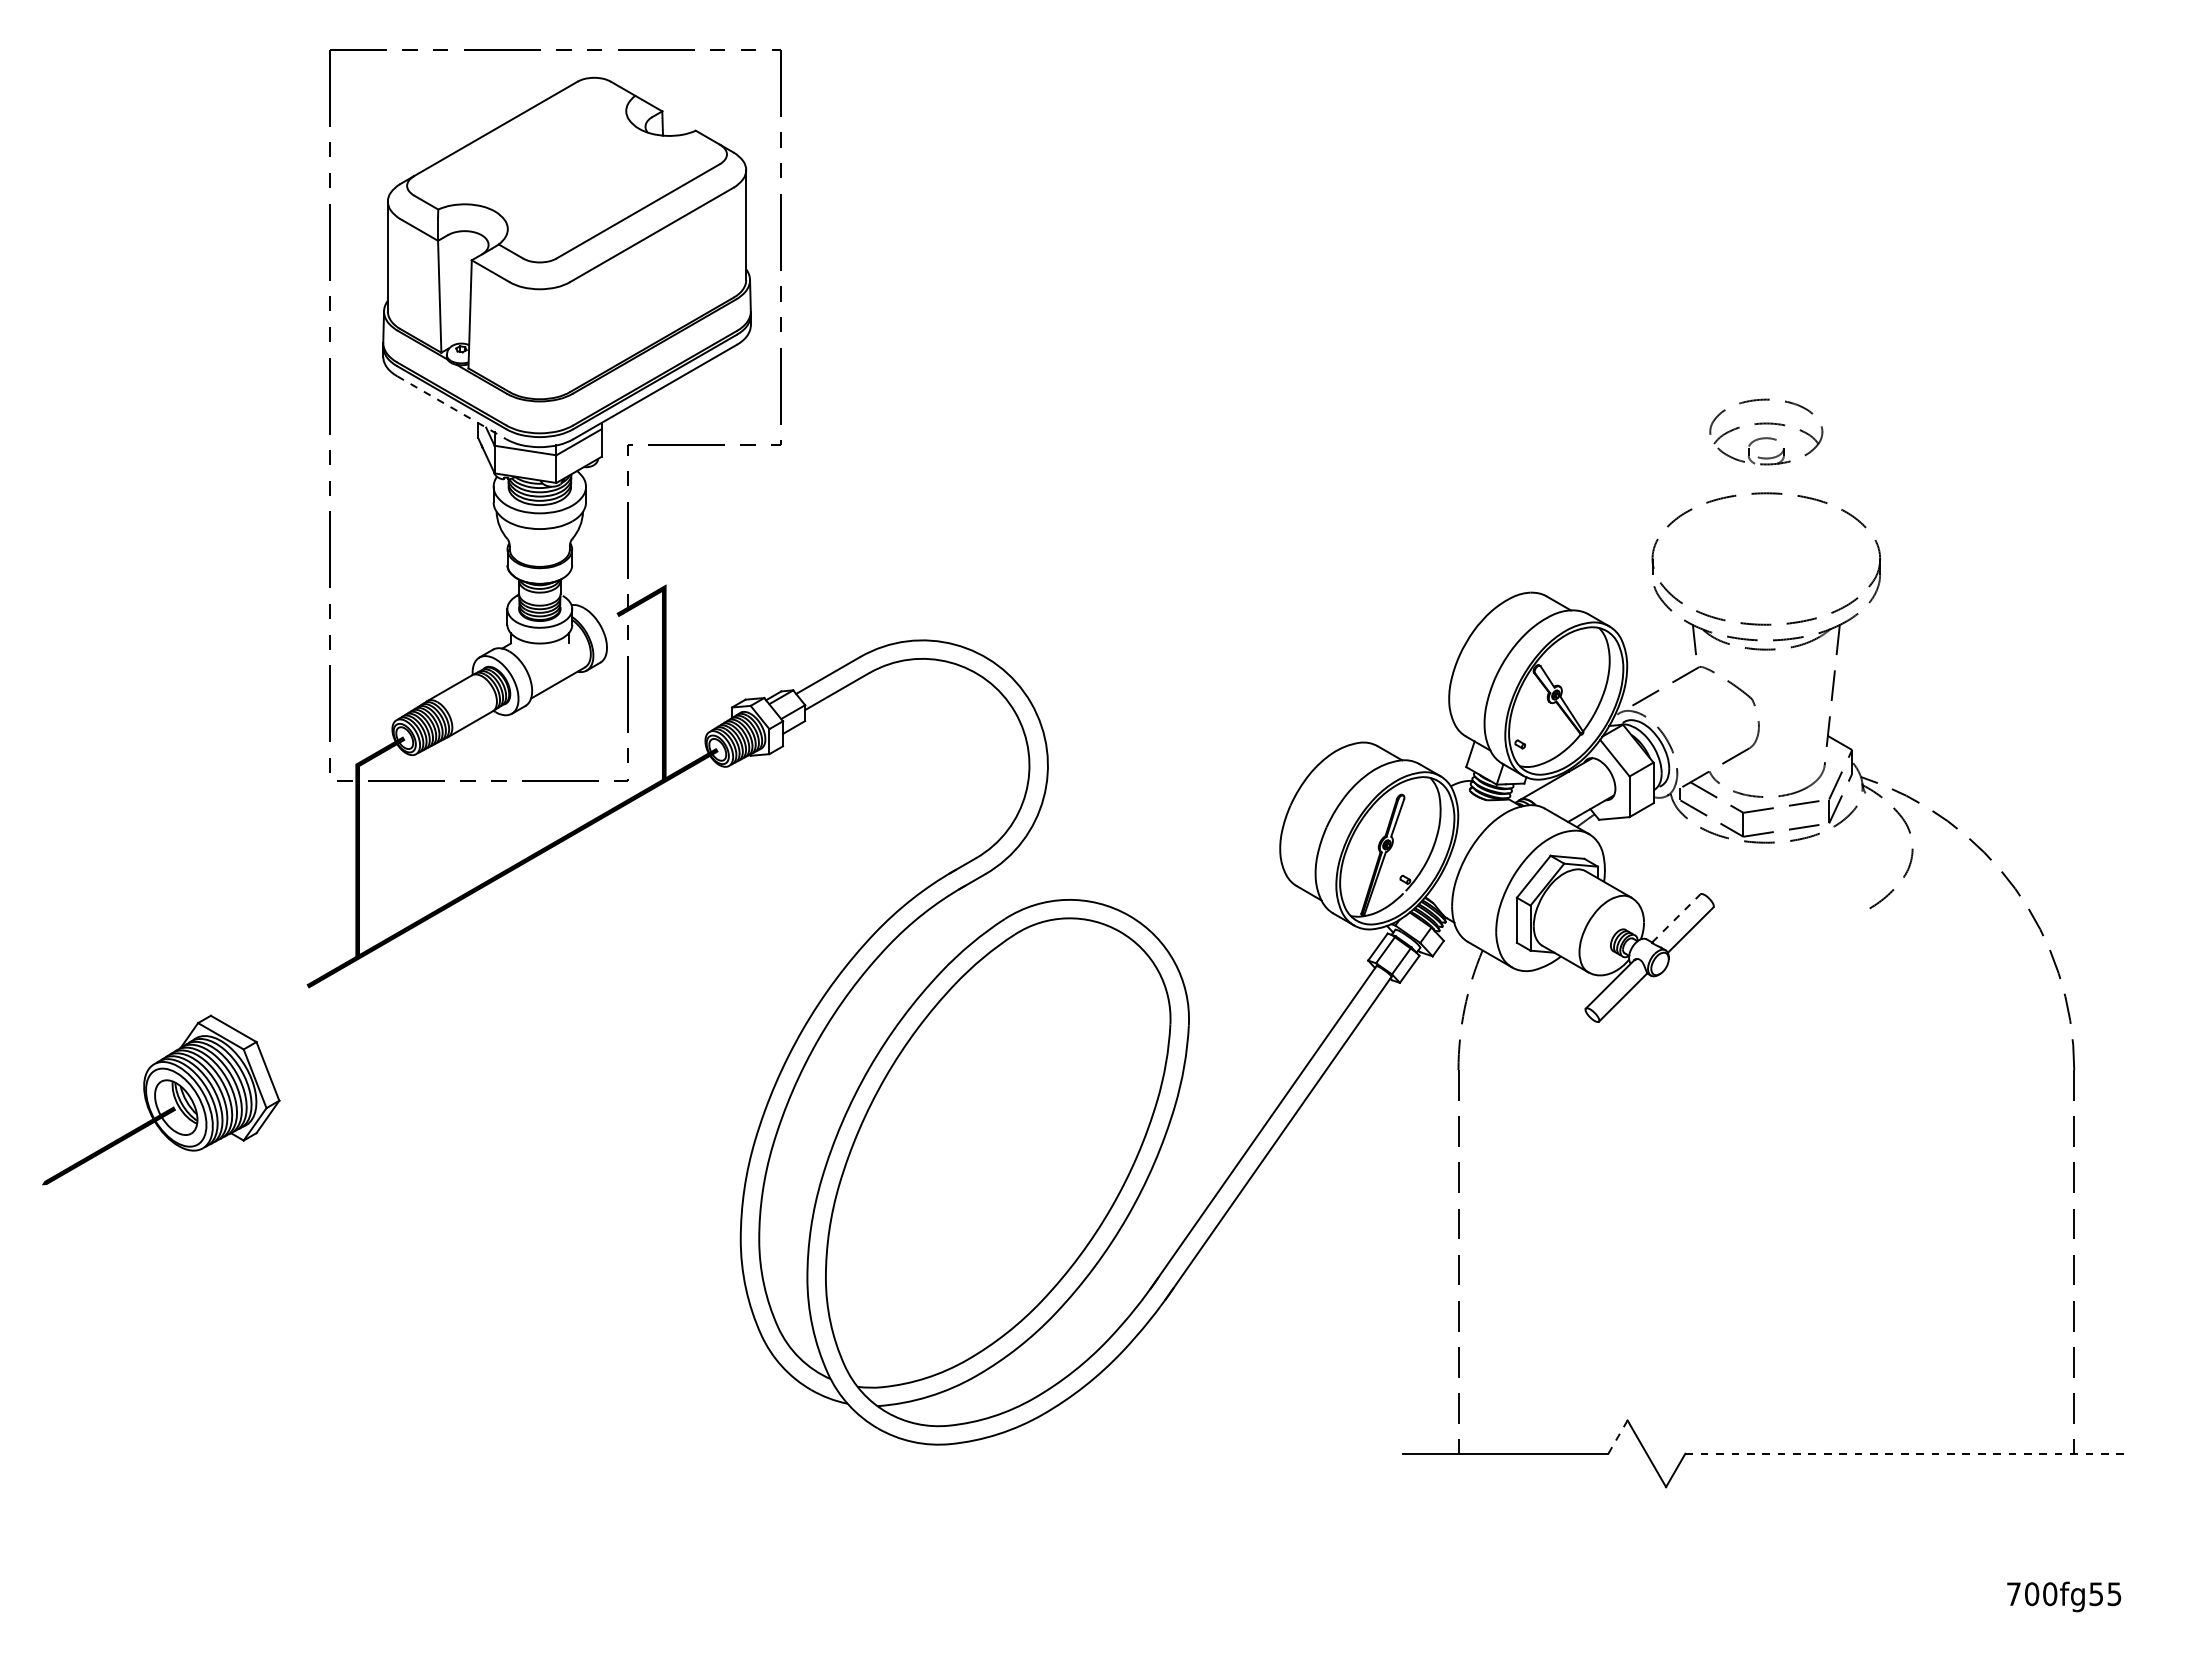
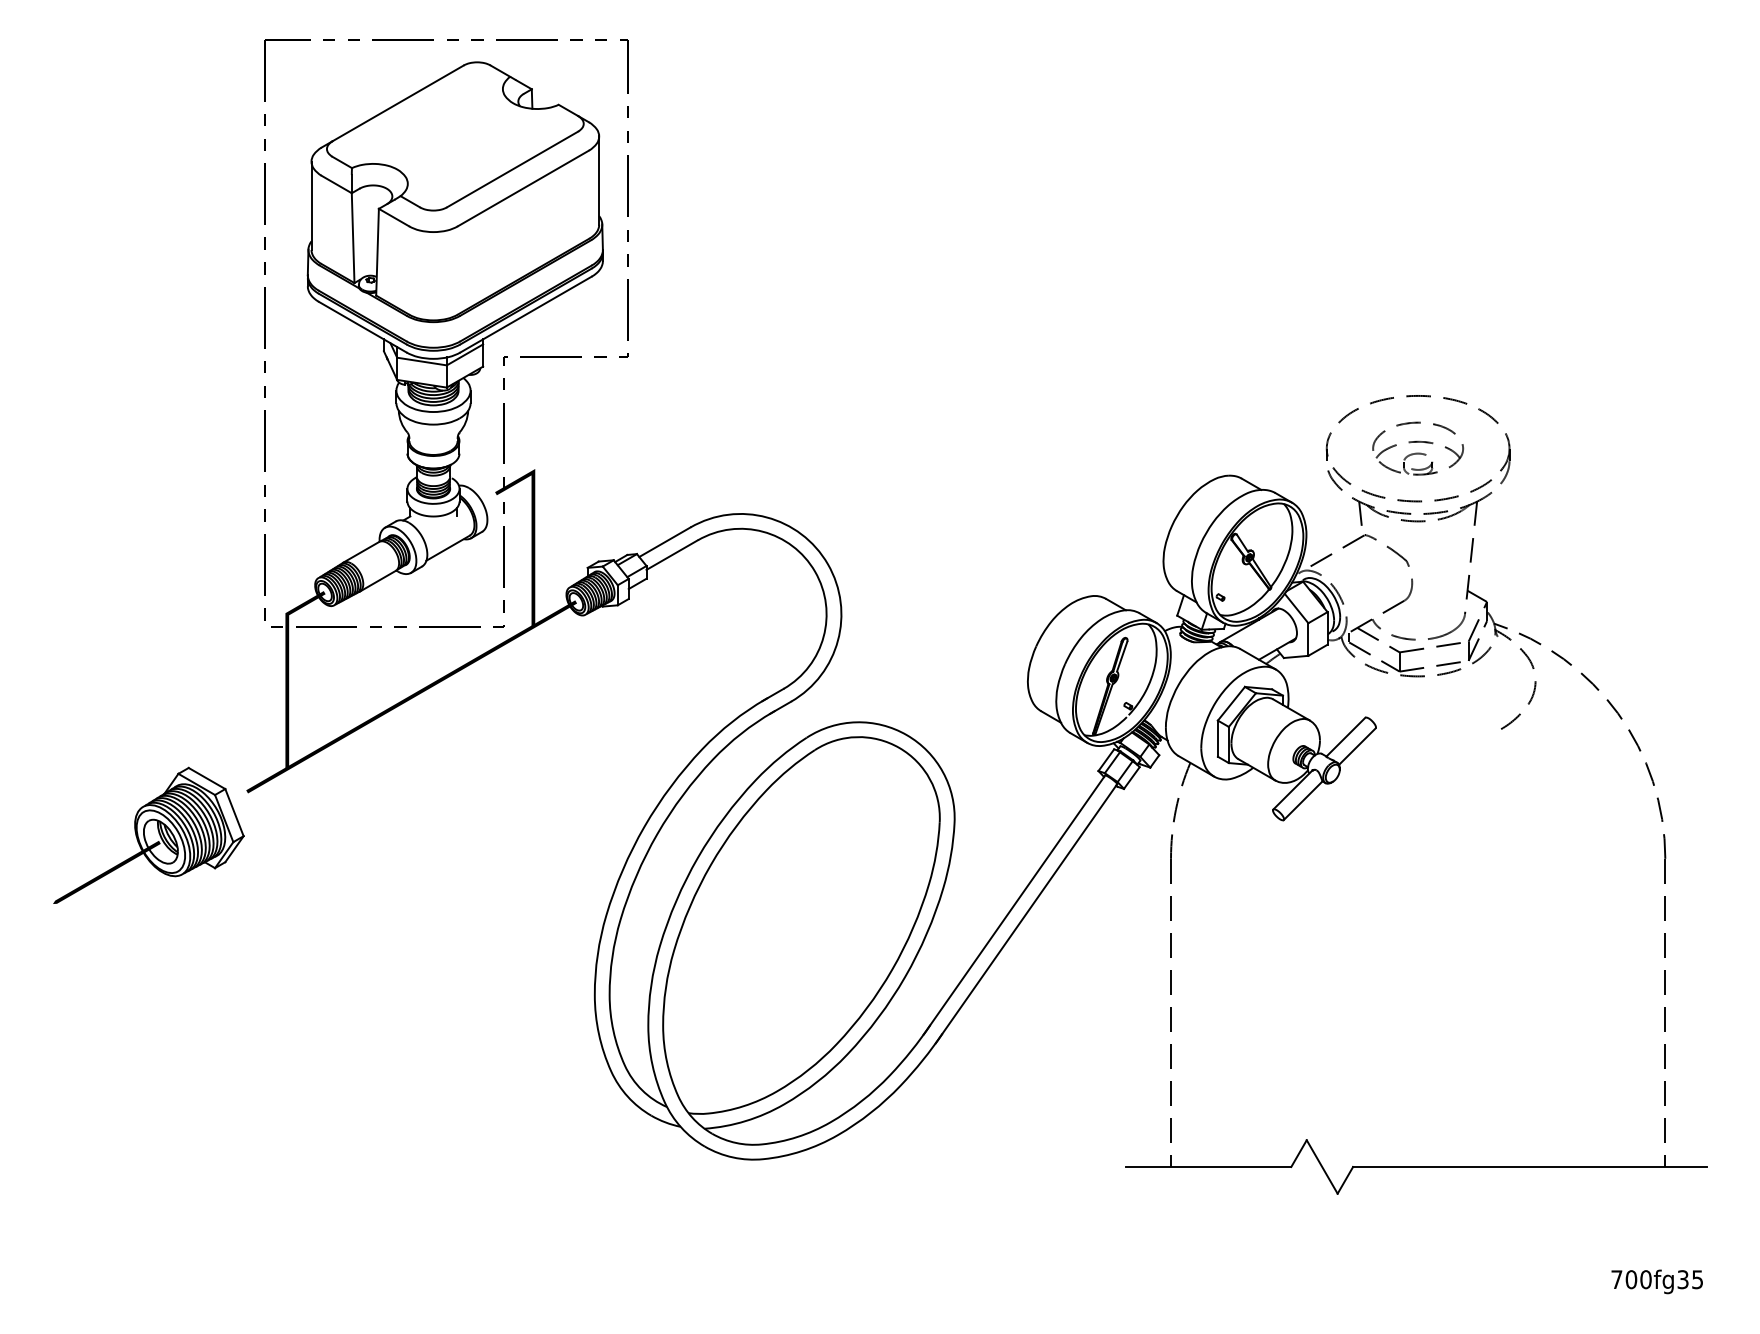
line: (451, 407) -> (362, 327), dashed -> solid
part: (1766, 431) -> (1418, 448), moved
line: (1676, 918) -> (1346, 737), dashed -> solid
part: (161, 1099) -> (149, 835), moved
line: (1618, 1436) -> (1299, 1153), dashed -> solid
line: (1906, 1453) -> (1530, 1166), dashed -> solid
text: (2096, 1593) -> (1683, 1279), 700fg55 -> 700fg35

